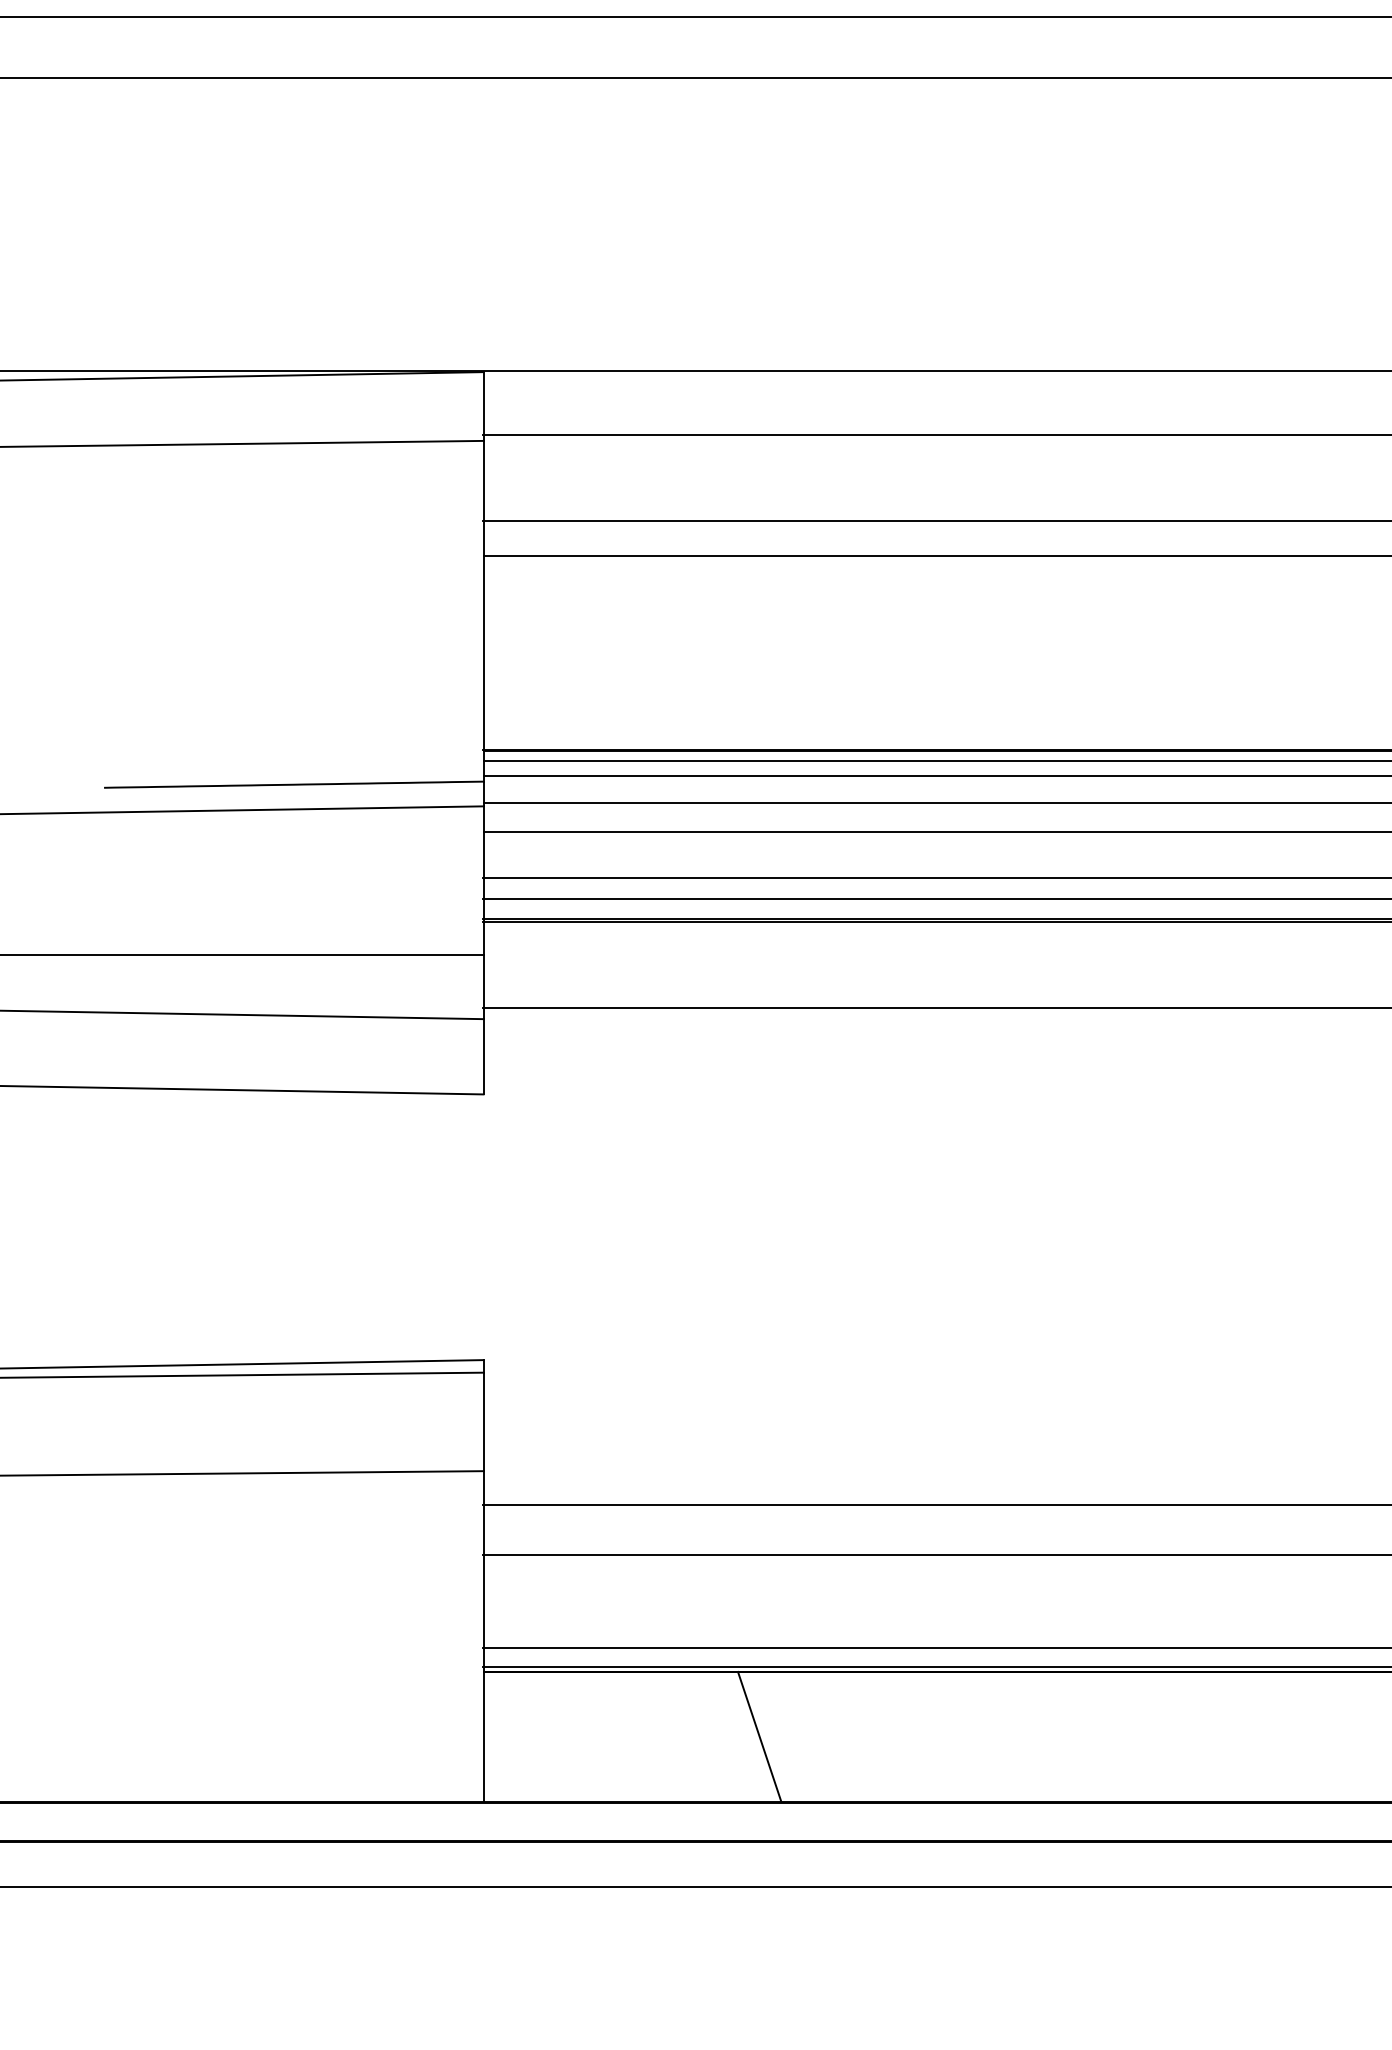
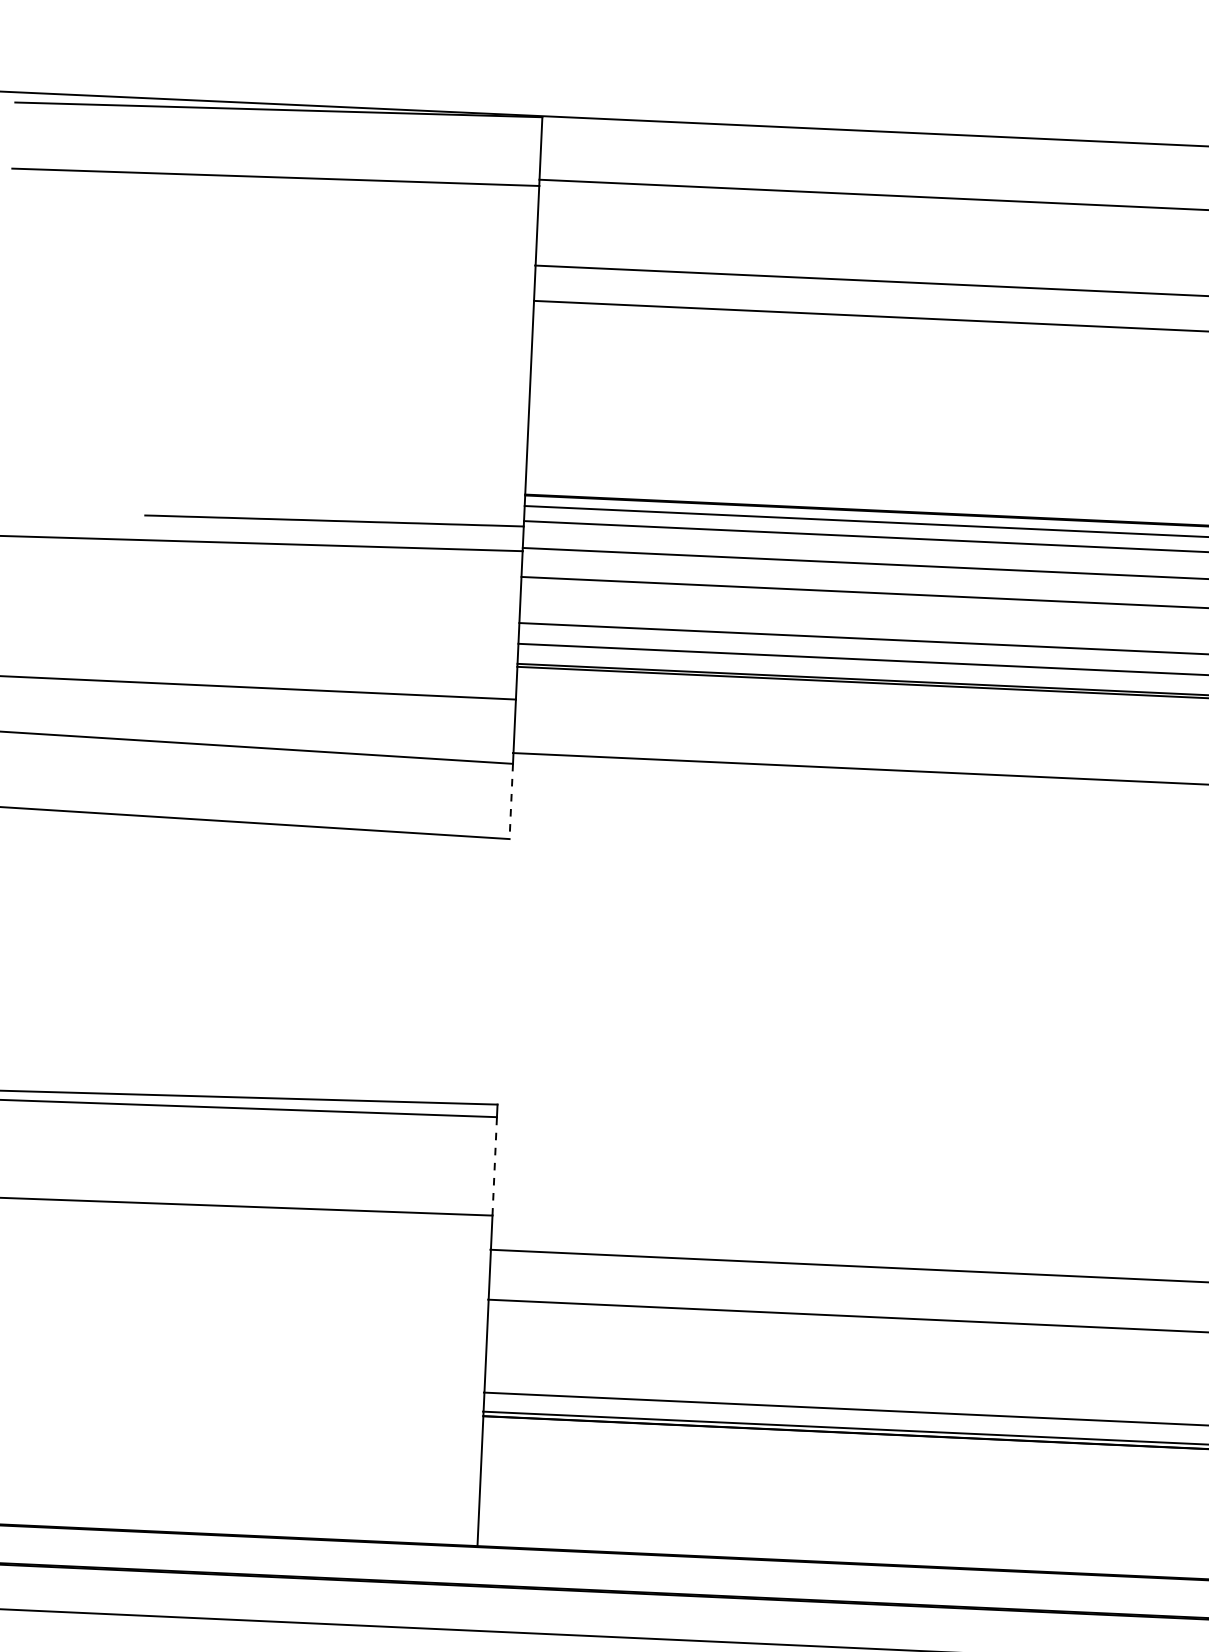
line: (483, 1056) -> (511, 801), solid -> dashed
line: (483, 1421) -> (494, 1165), solid -> dashed
line: (759, 1736) -> (756, 1493), removed

